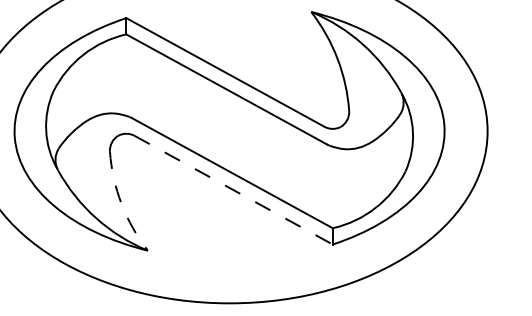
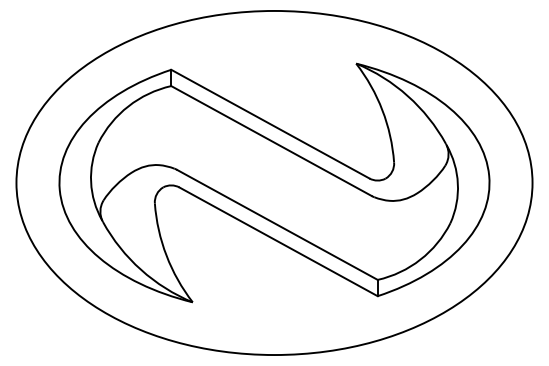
line: (233, 189) -> (278, 241), dashed -> solid
arc: (121, 203) -> (166, 255), dashed -> solid

